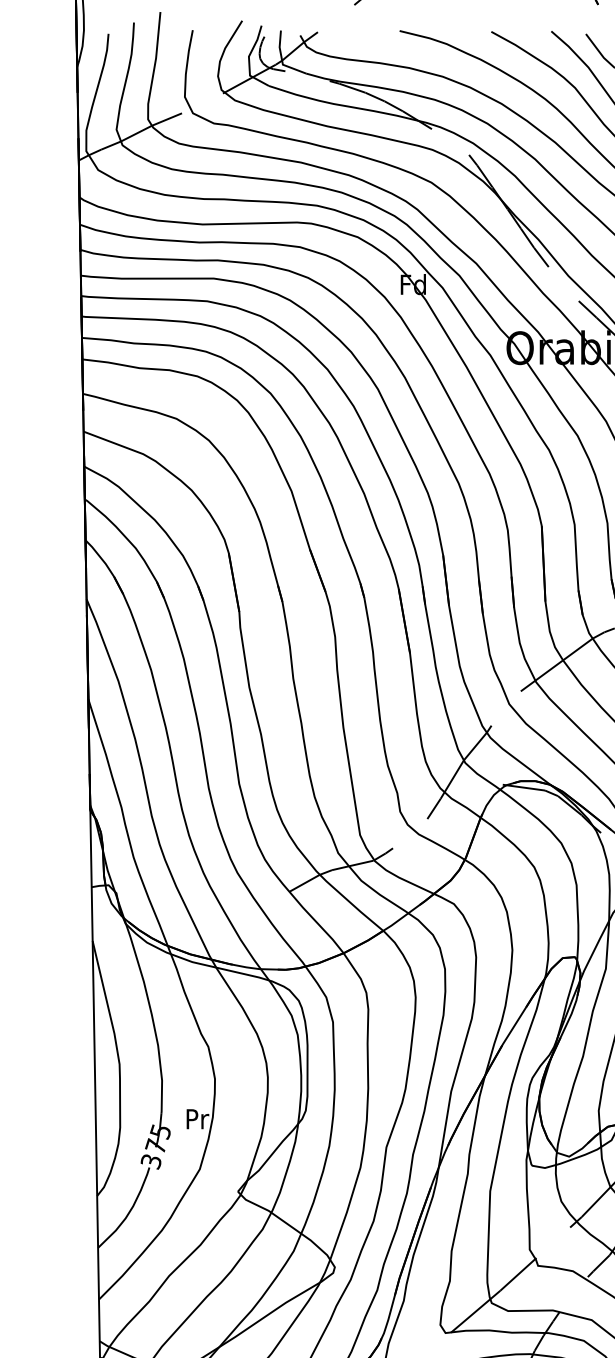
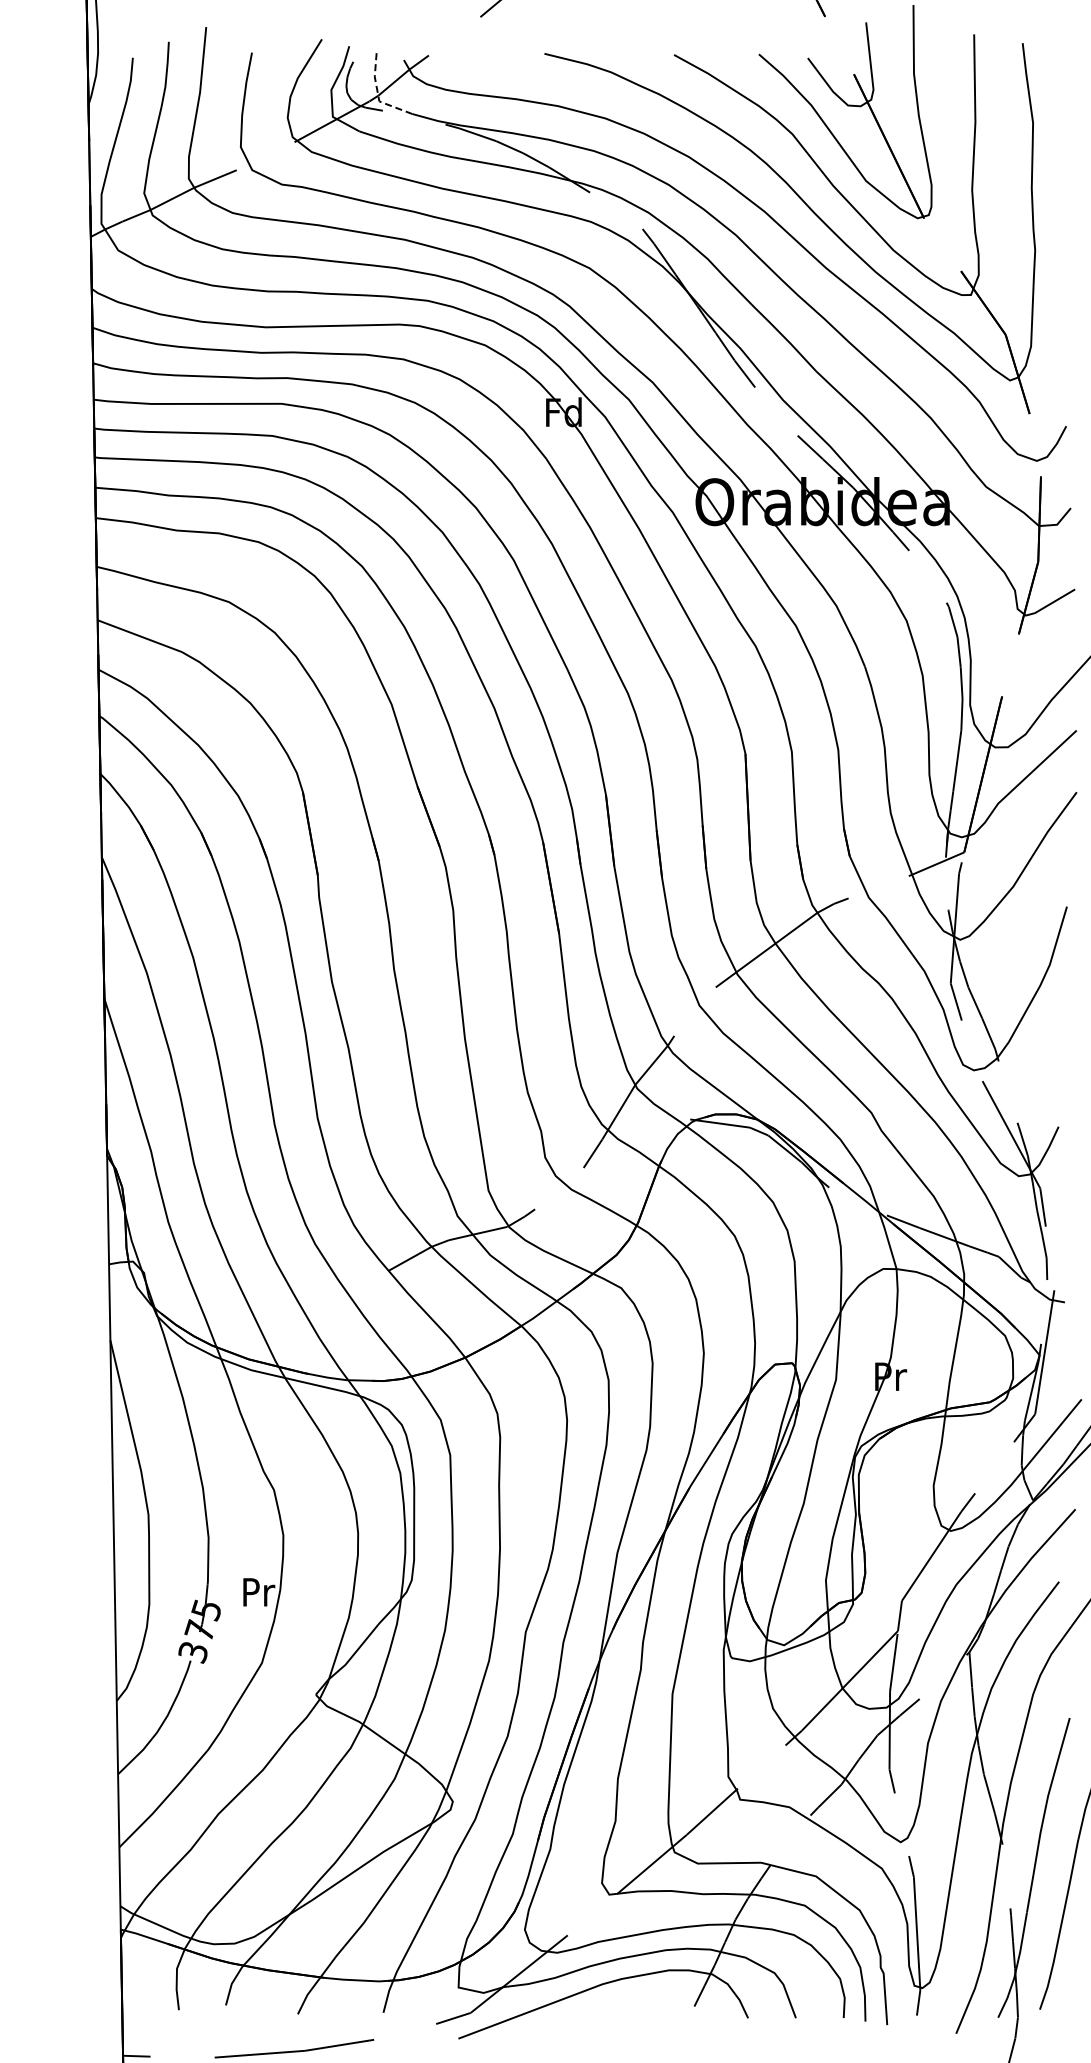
line: (282, 59) -> (378, 94), solid -> dashed

